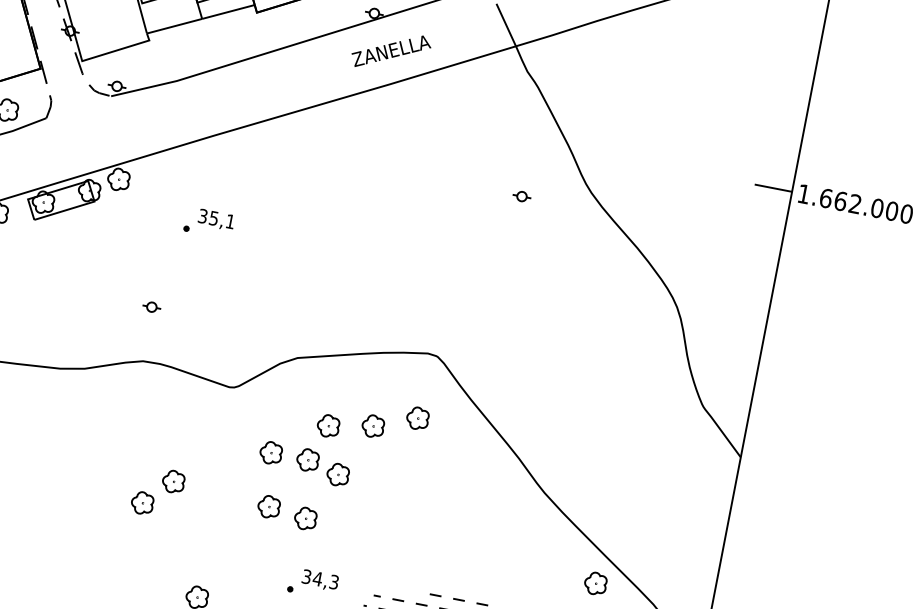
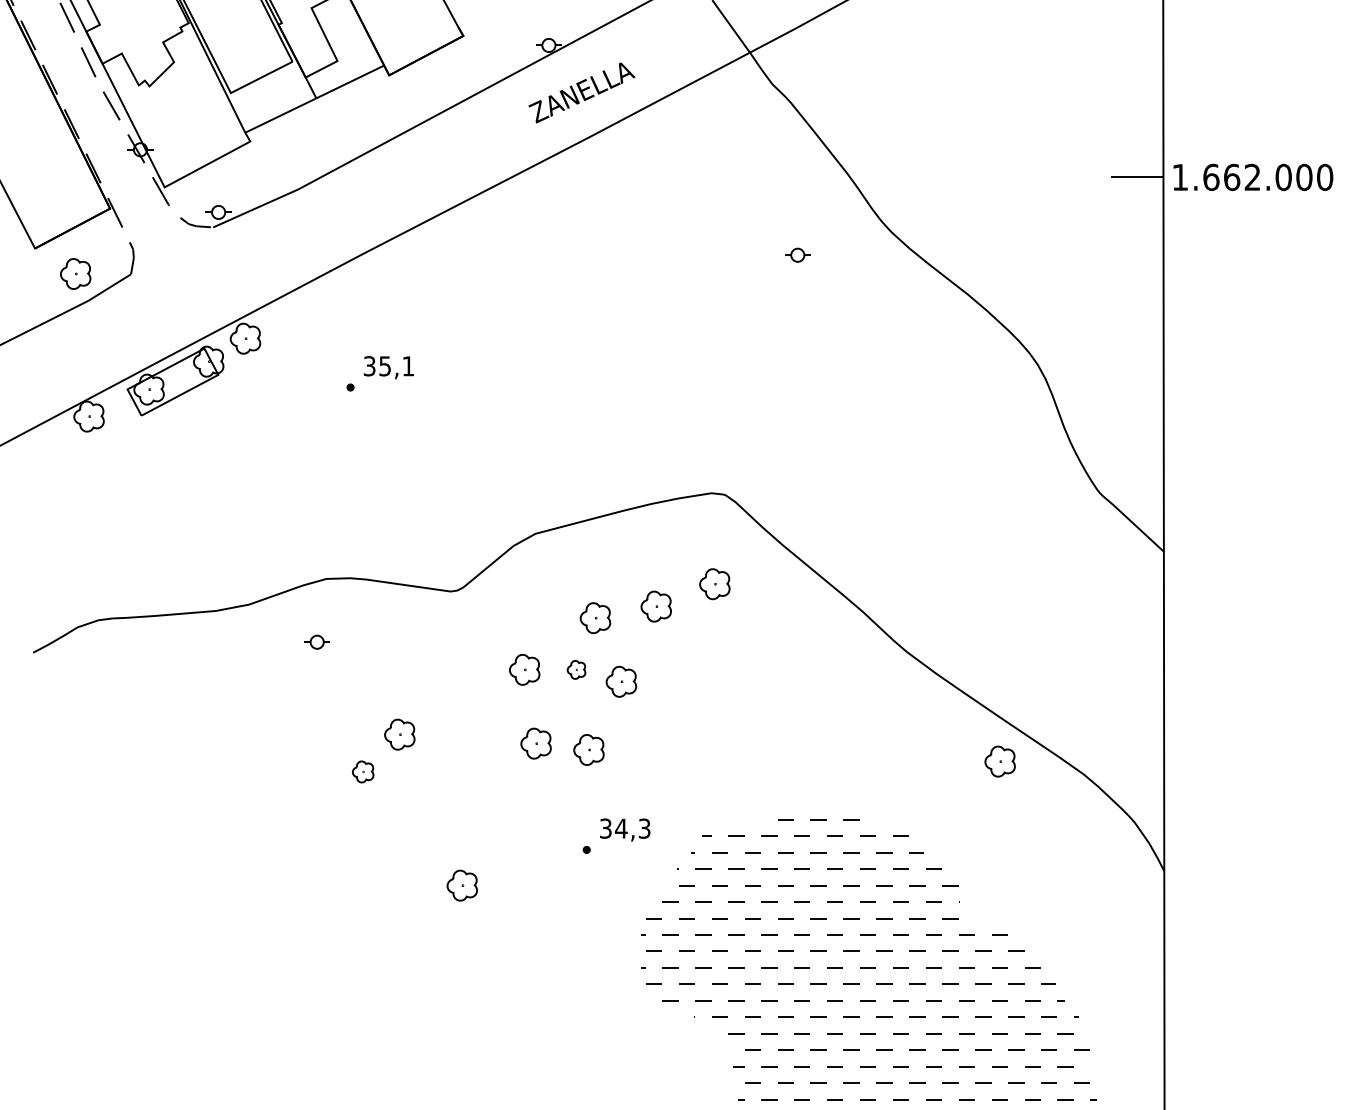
part: (151, 306) -> (316, 641), moved
part: (307, 459) -> (576, 669), size x0.6
part: (142, 502) -> (362, 771), size x0.7

